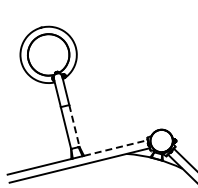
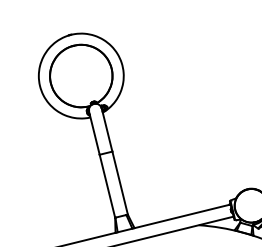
line: (74, 125) -> (120, 182), dashed -> solid
line: (115, 148) -> (182, 217), dashed -> solid

